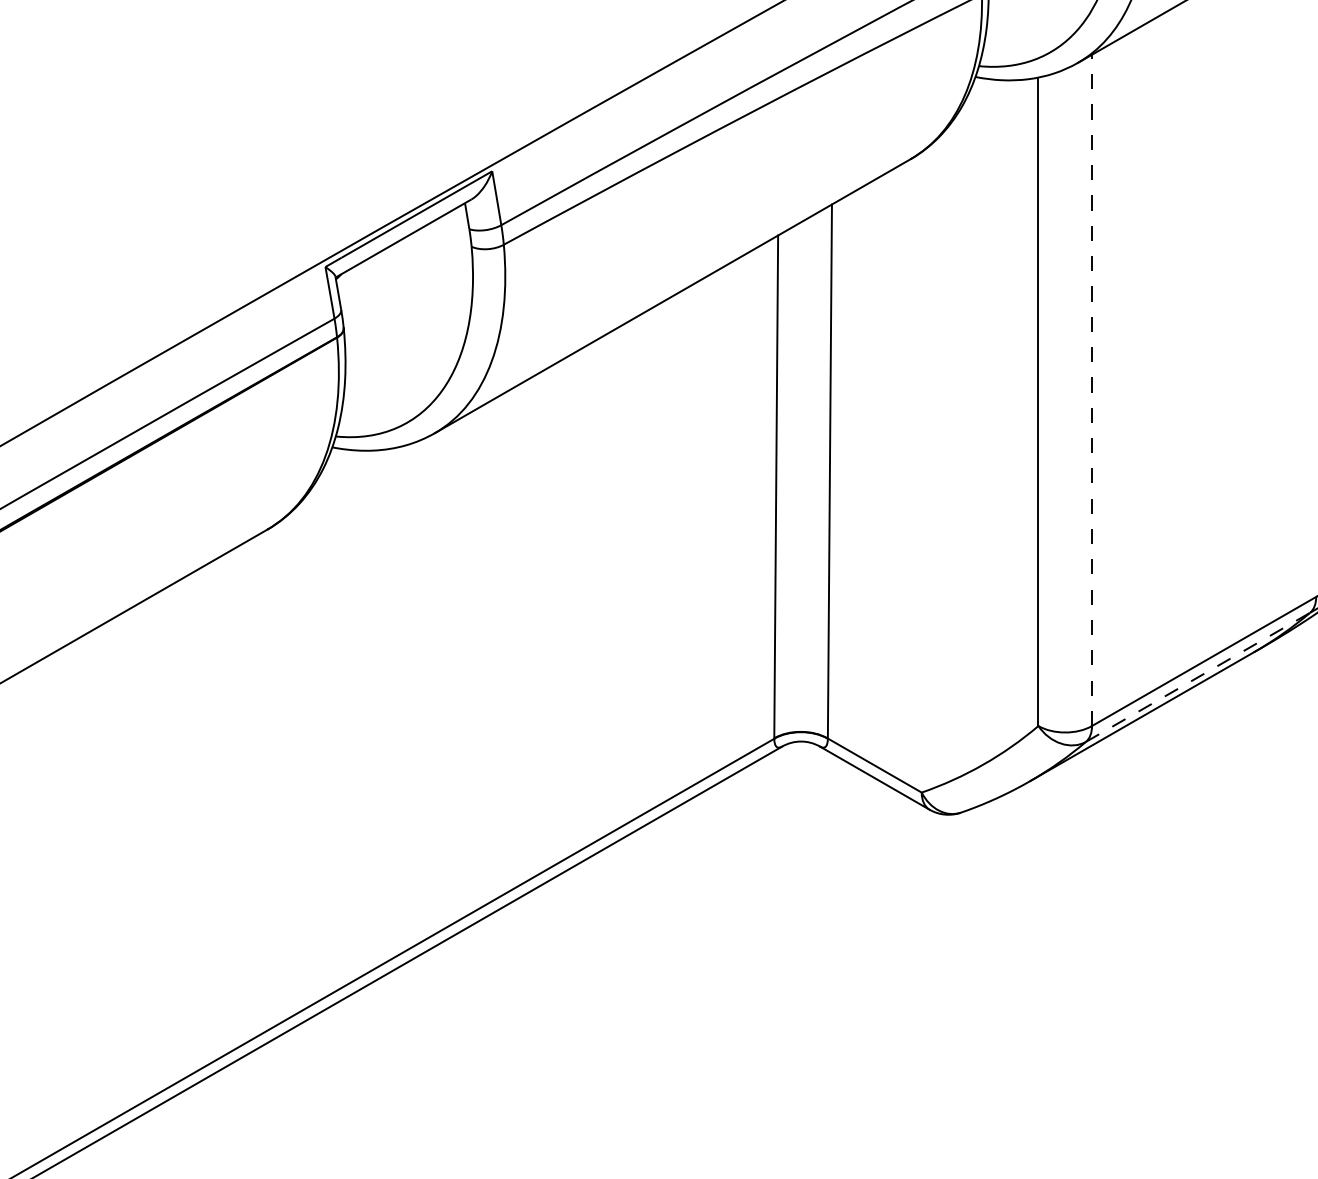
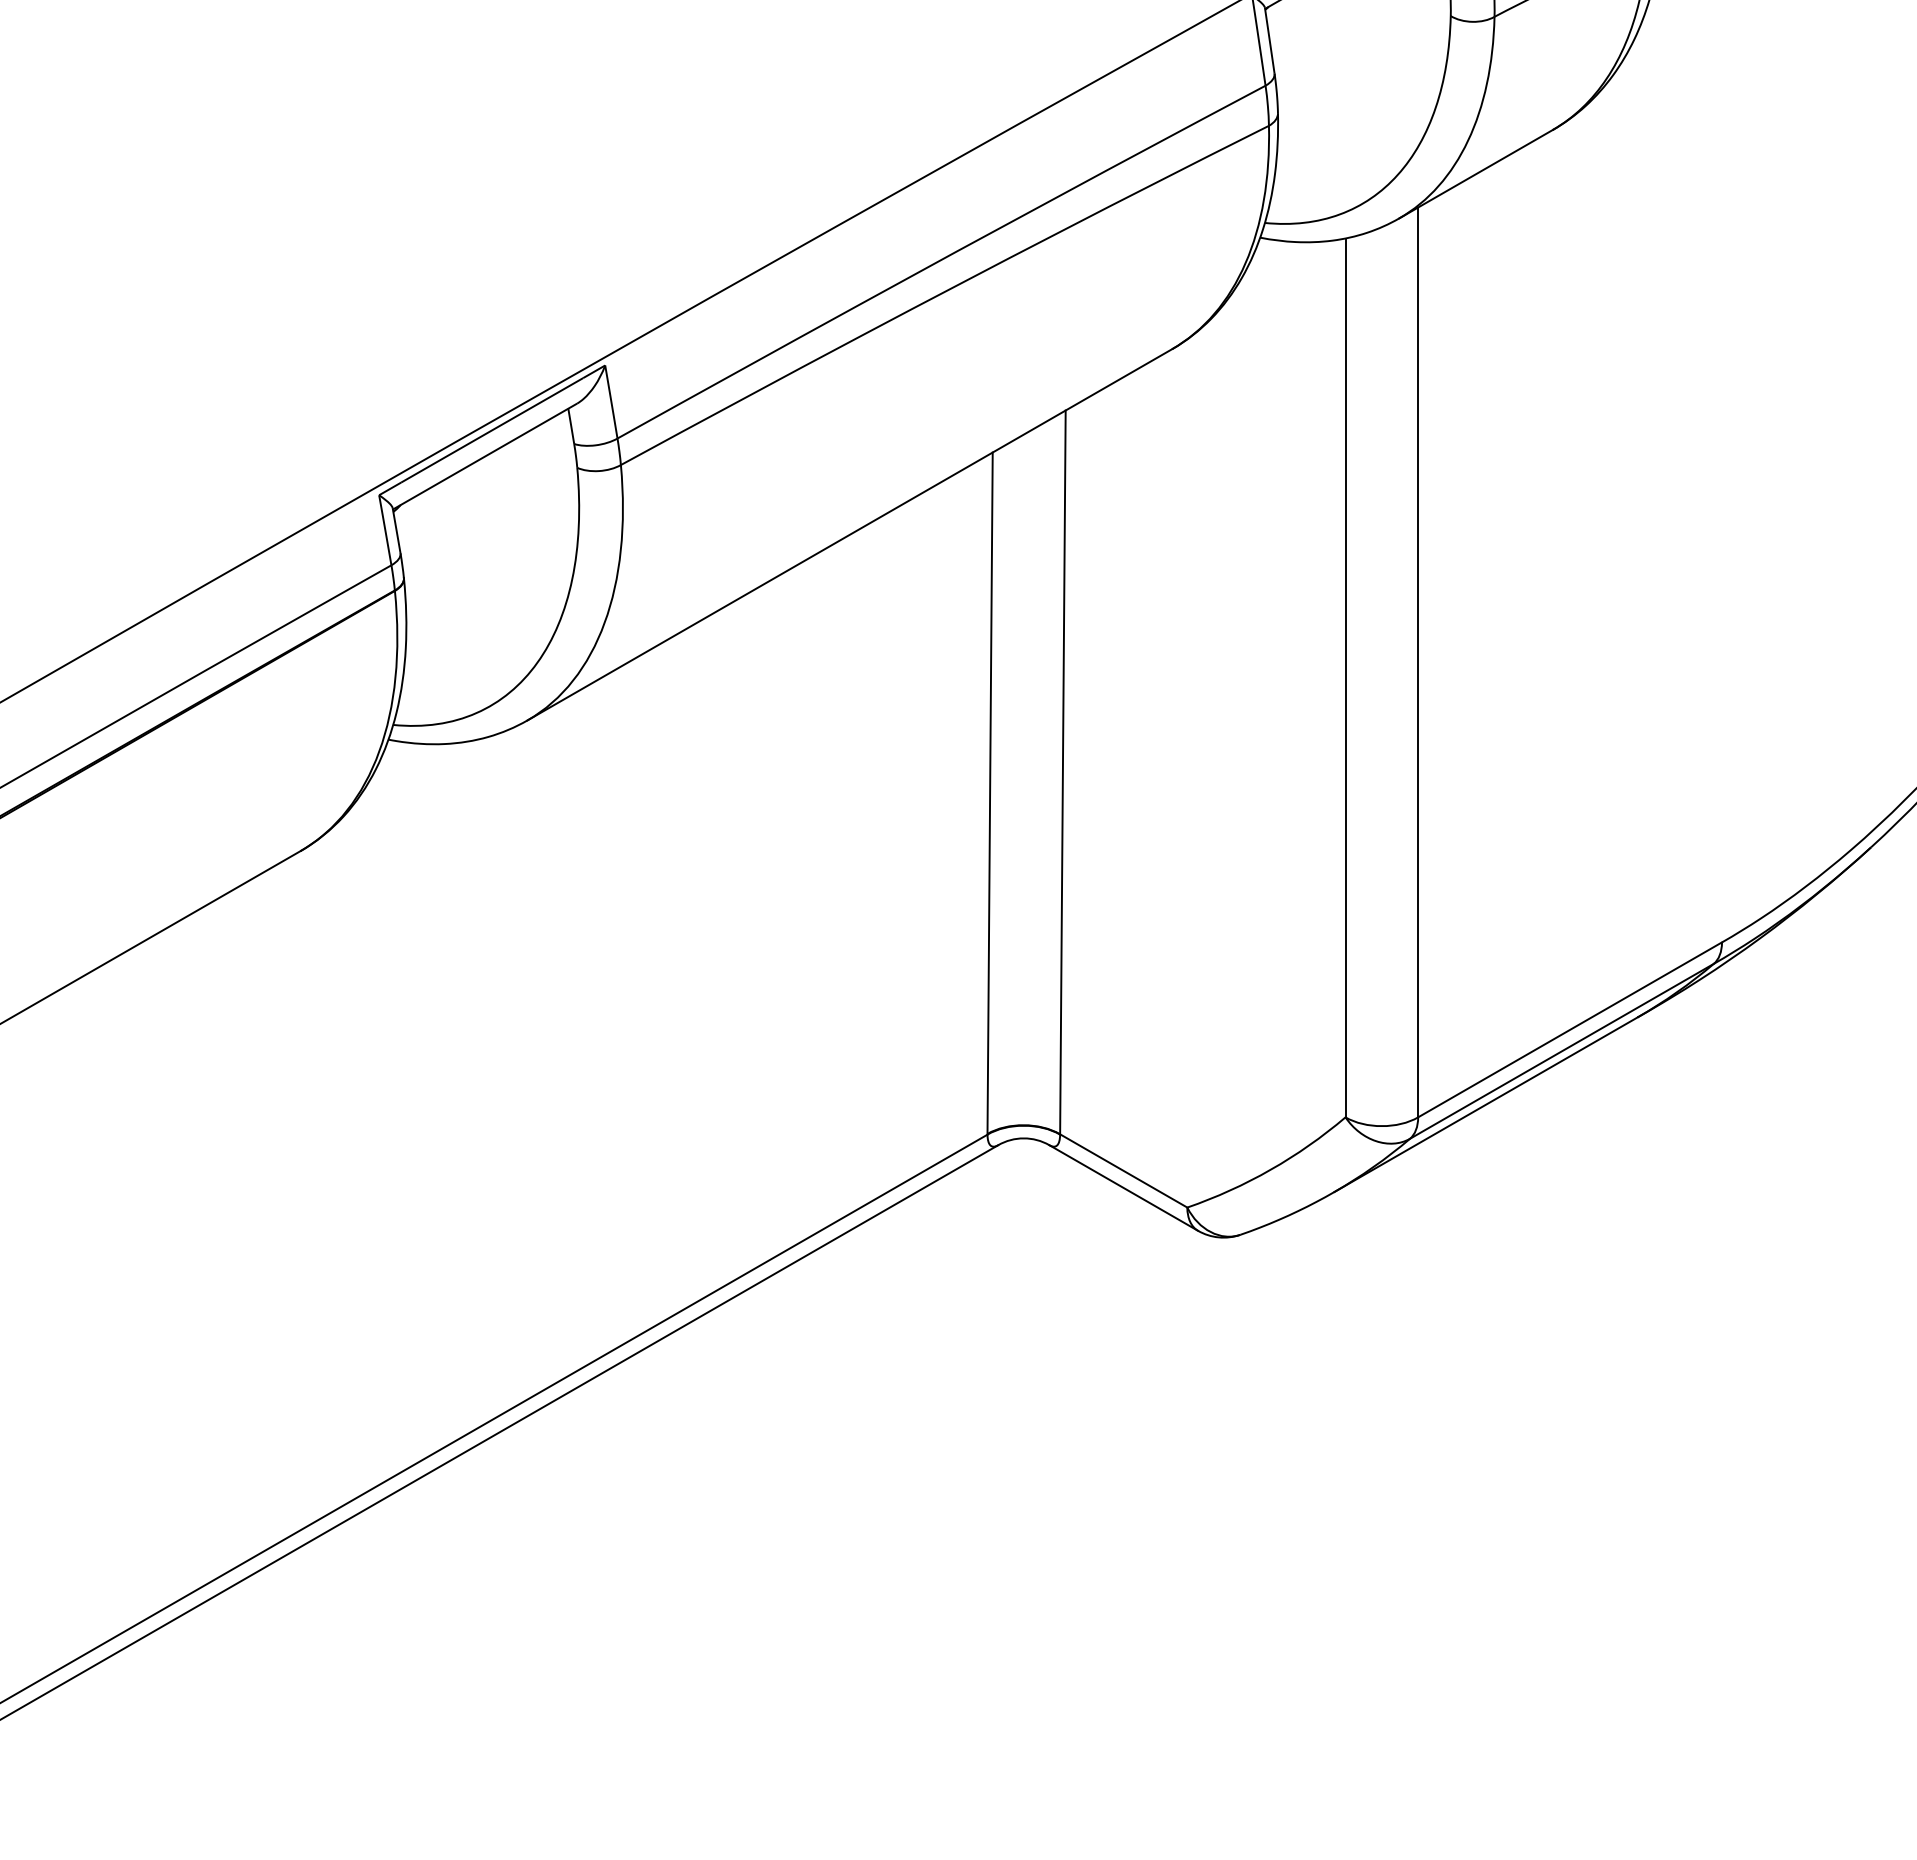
line: (1092, 390) -> (1418, 662), dashed -> solid
line: (1198, 677) -> (1562, 1051), dashed -> solid

